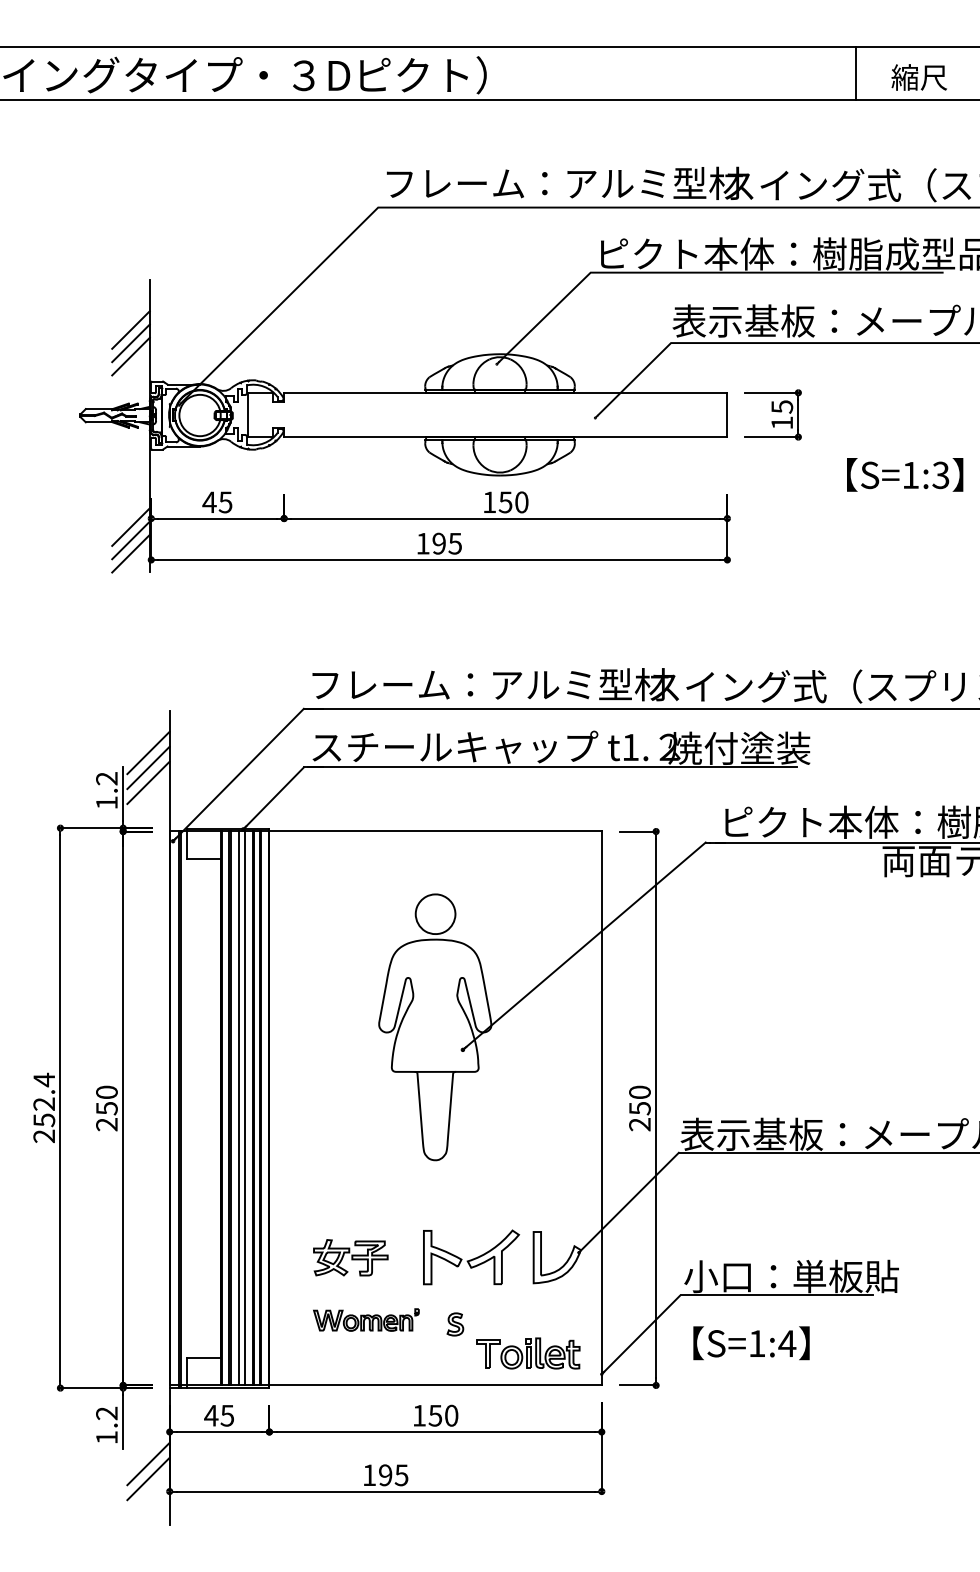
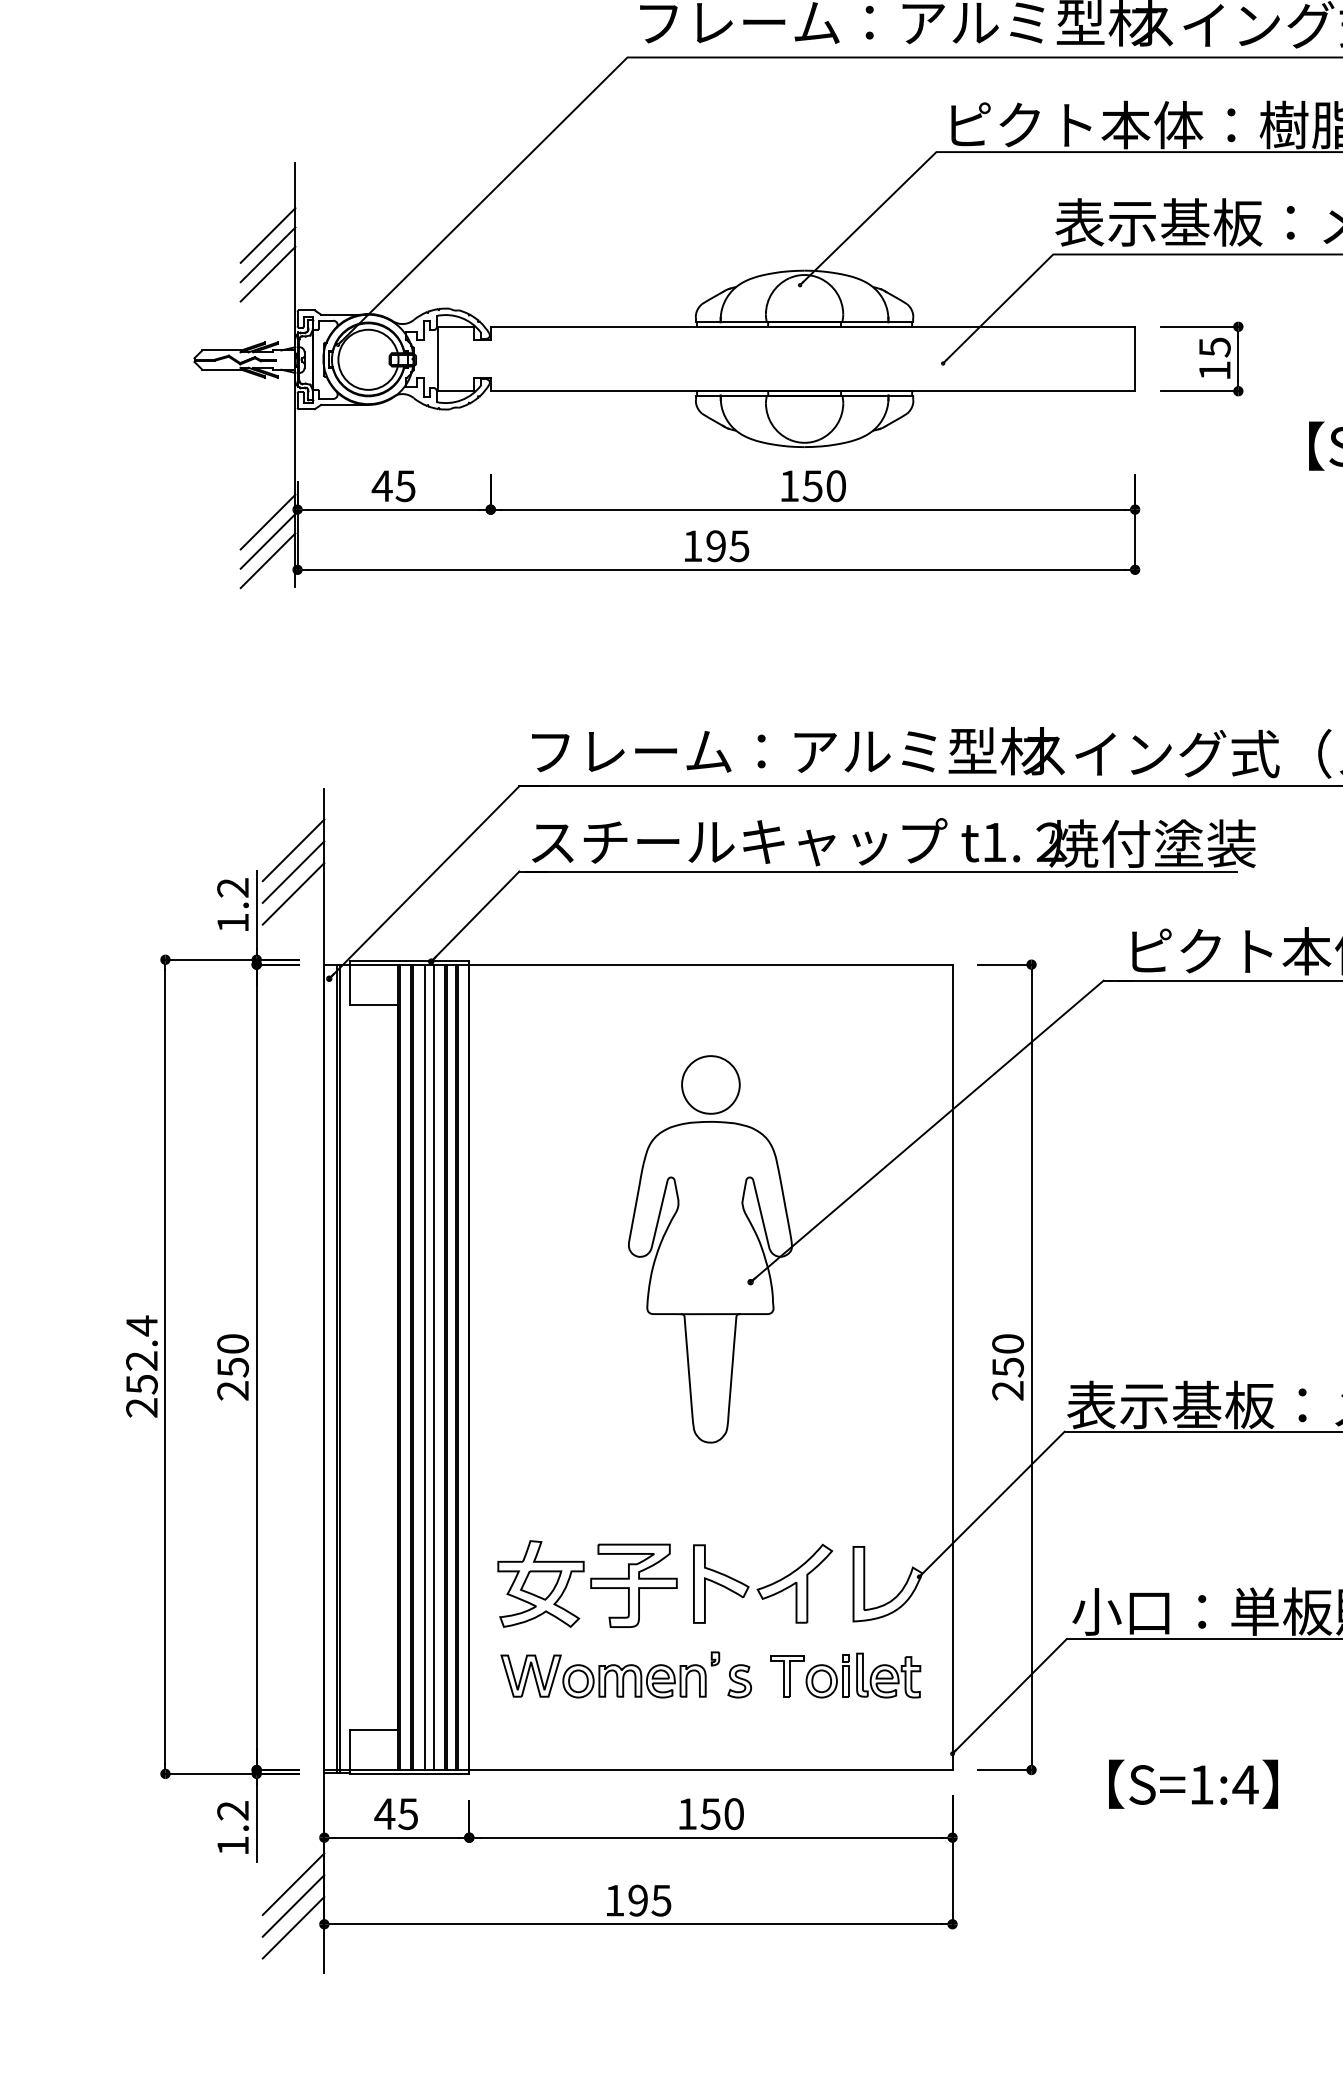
part: (350, 1257) -> (587, 1583), size x1.67
part: (366, 1319) -> (610, 1674), size x1.43
text: (751, 1343) -> (1193, 1784), moved
part: (528, 1353) -> (845, 1675), moved
line: (148, 1493) -> (293, 1927), added

